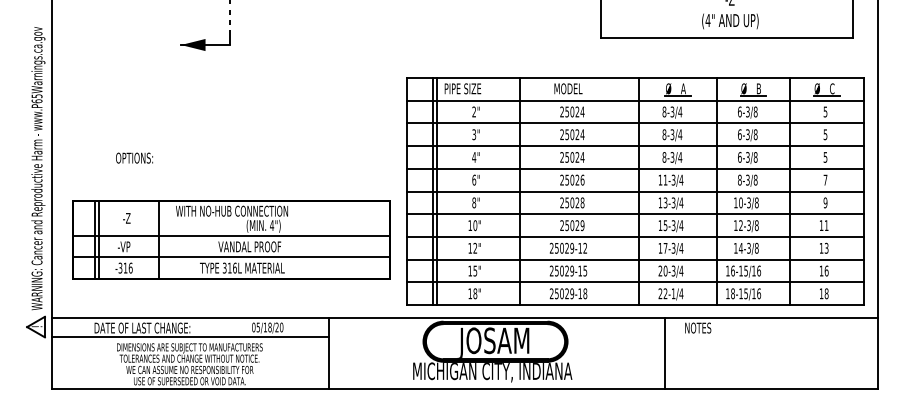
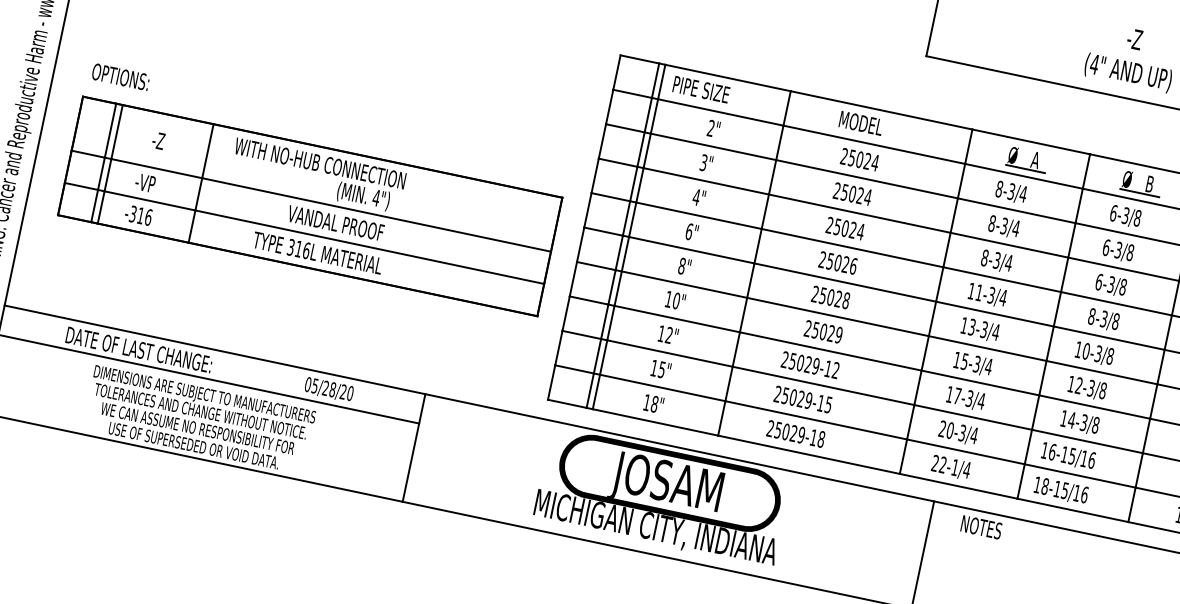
text: (134, 157) -> (121, 76), moved
part: (231, 239) -> (310, 206), moved
text: (264, 327) -> (324, 388), 05/18/20 -> 05/28/20

